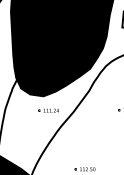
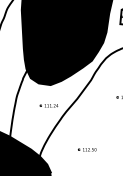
part: (47, 110) -> (48, 105), moved

